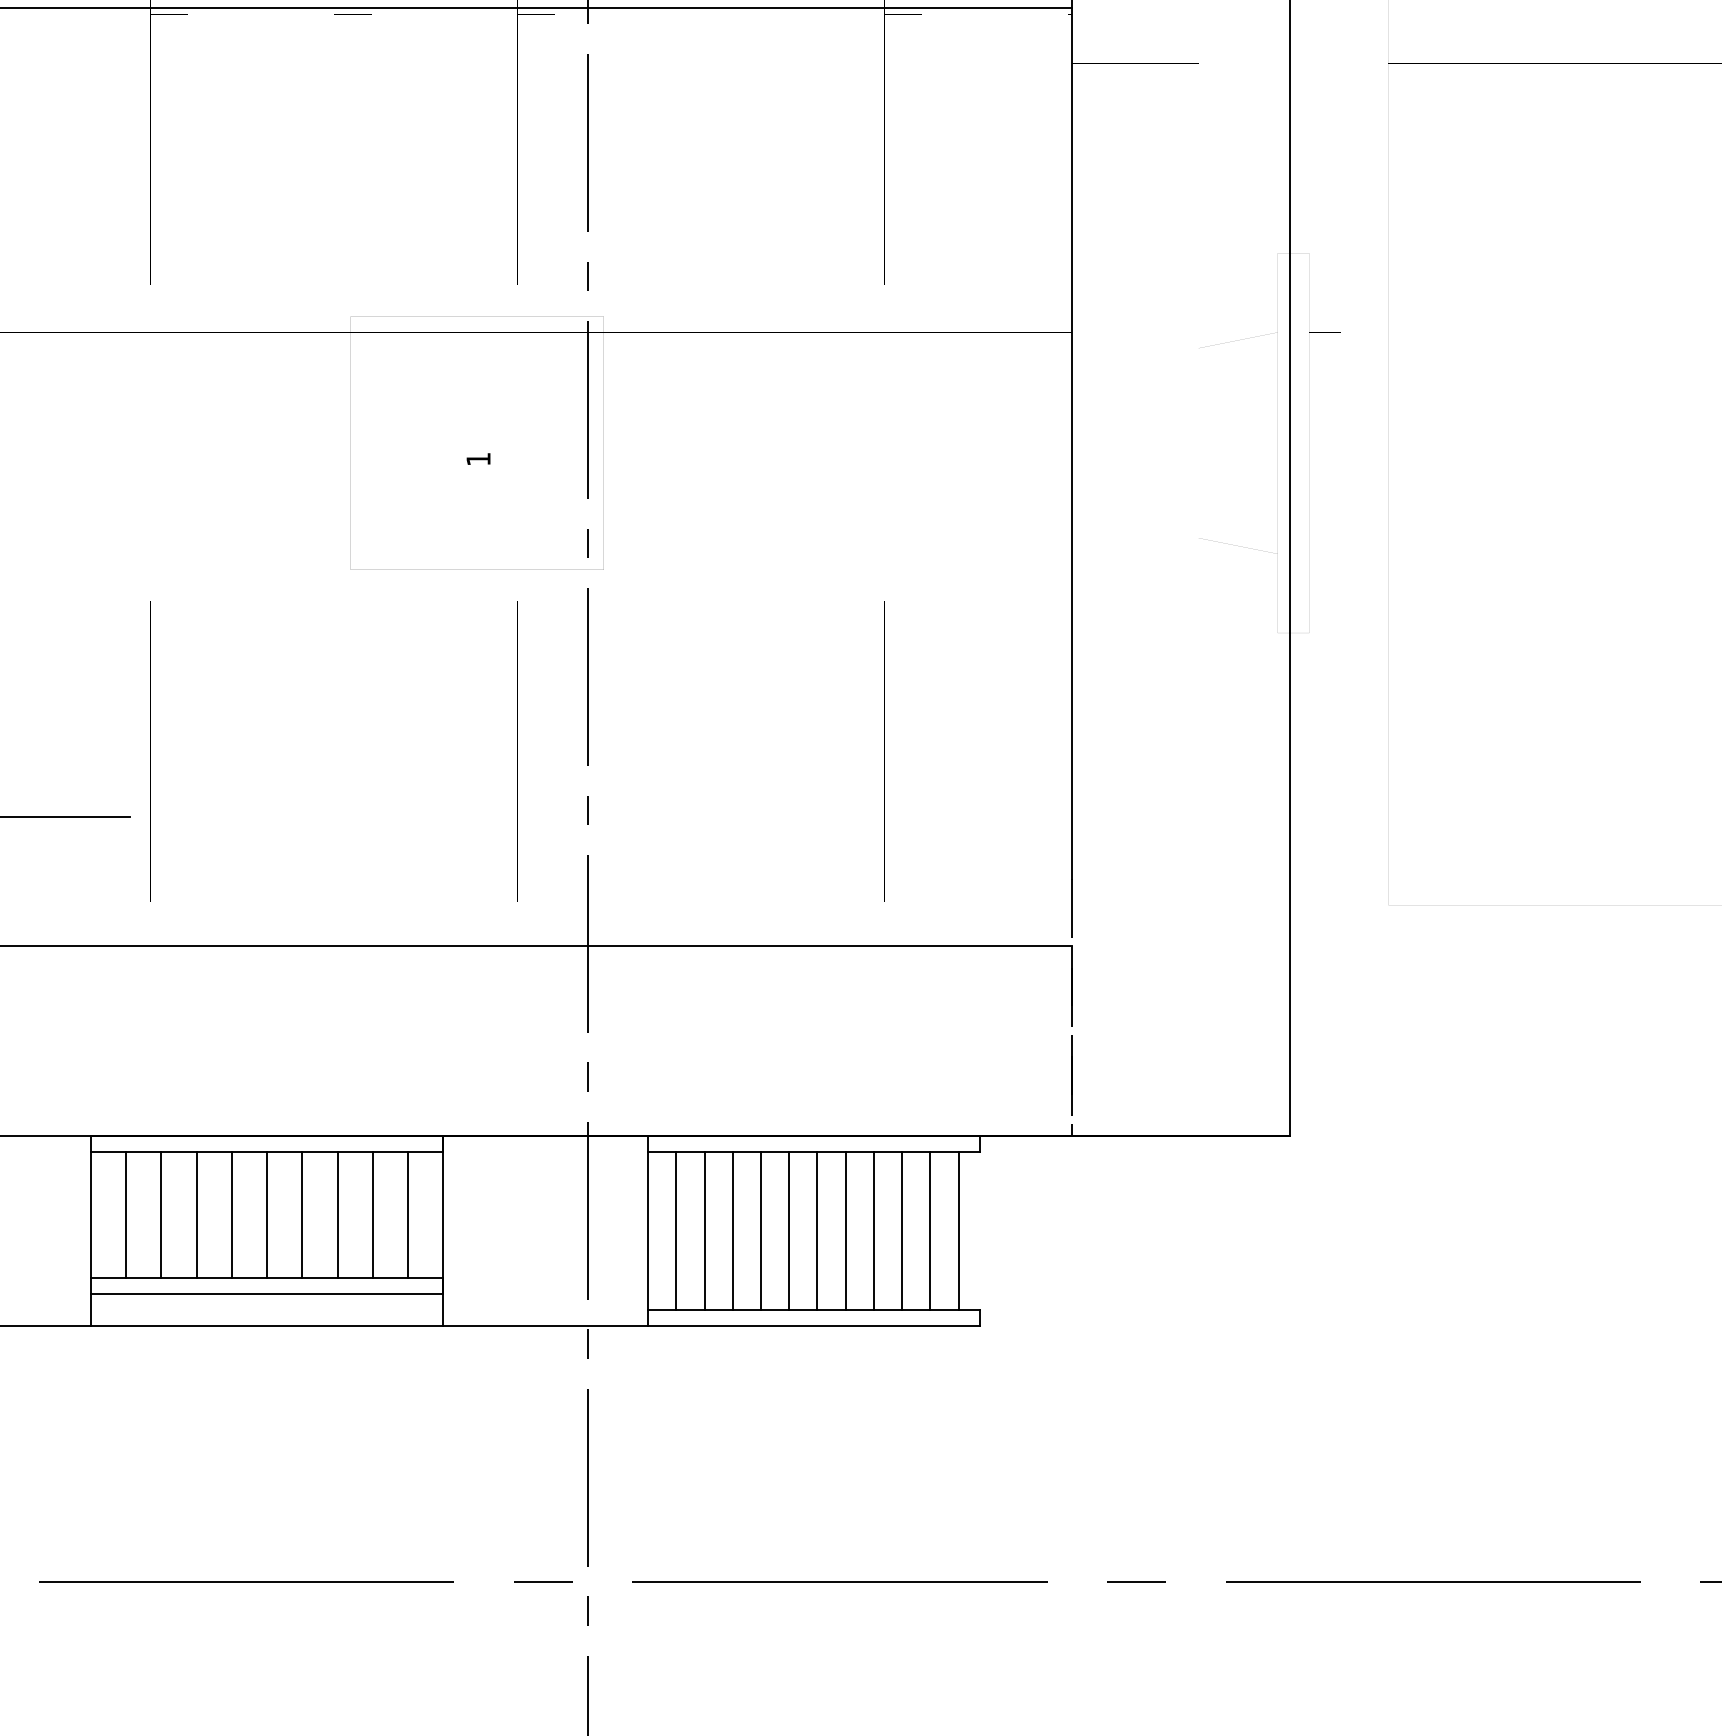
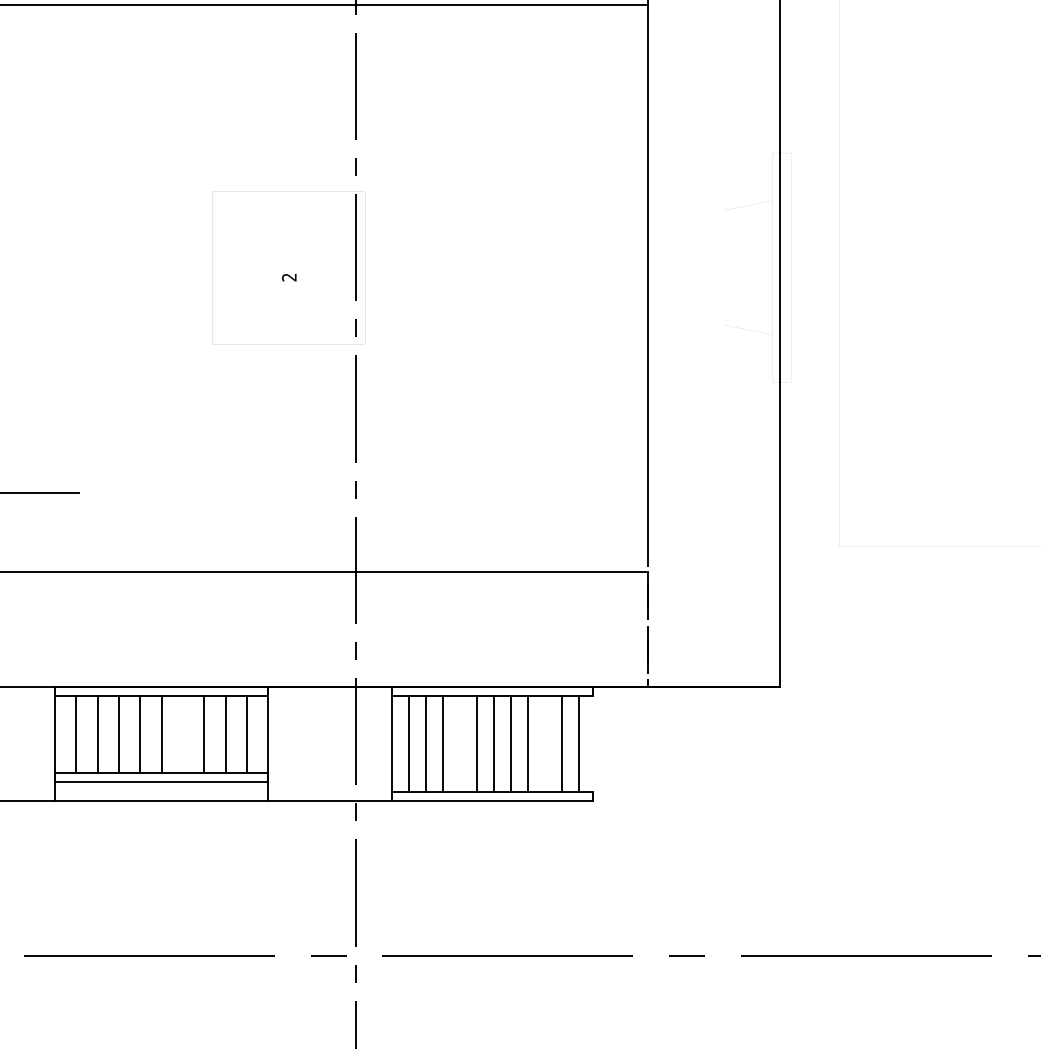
text: (478, 459) -> (289, 277), 1 -> 2
line: (301, 1215) -> (182, 734), removed
line: (761, 1230) -> (460, 743), removed
line: (902, 1230) -> (545, 743), removed

